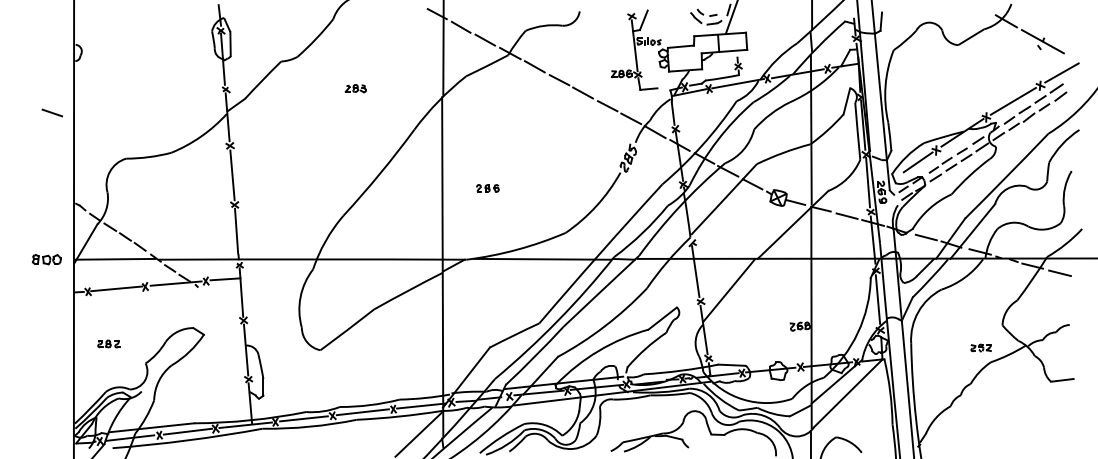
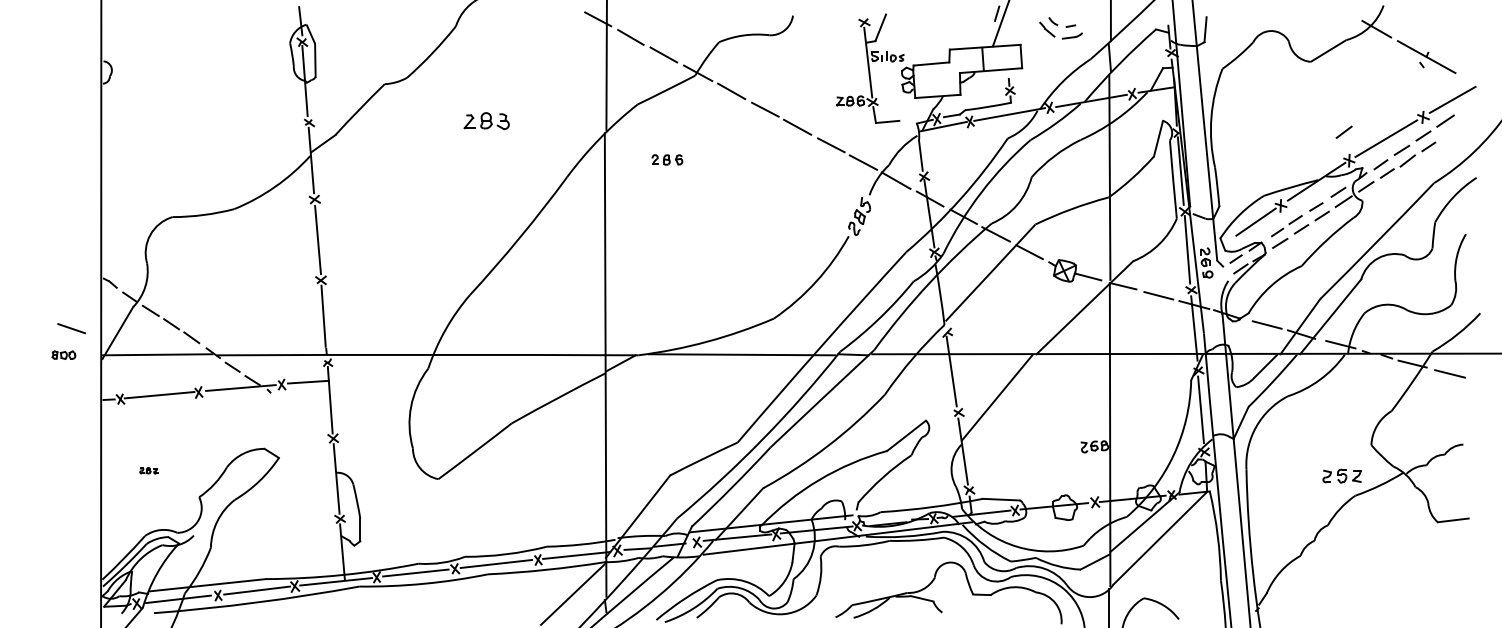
part: (705, 17) -> (1060, 28), moved
part: (355, 88) -> (486, 121), size x1.6
line: (1060, 96) -> (1343, 131), moved
line: (52, 112) -> (71, 328), moved
part: (487, 188) -> (667, 159), moved
part: (46, 259) -> (63, 354), size x0.6
part: (108, 343) -> (148, 470), size x0.6
part: (981, 347) -> (1342, 475), size x1.4

